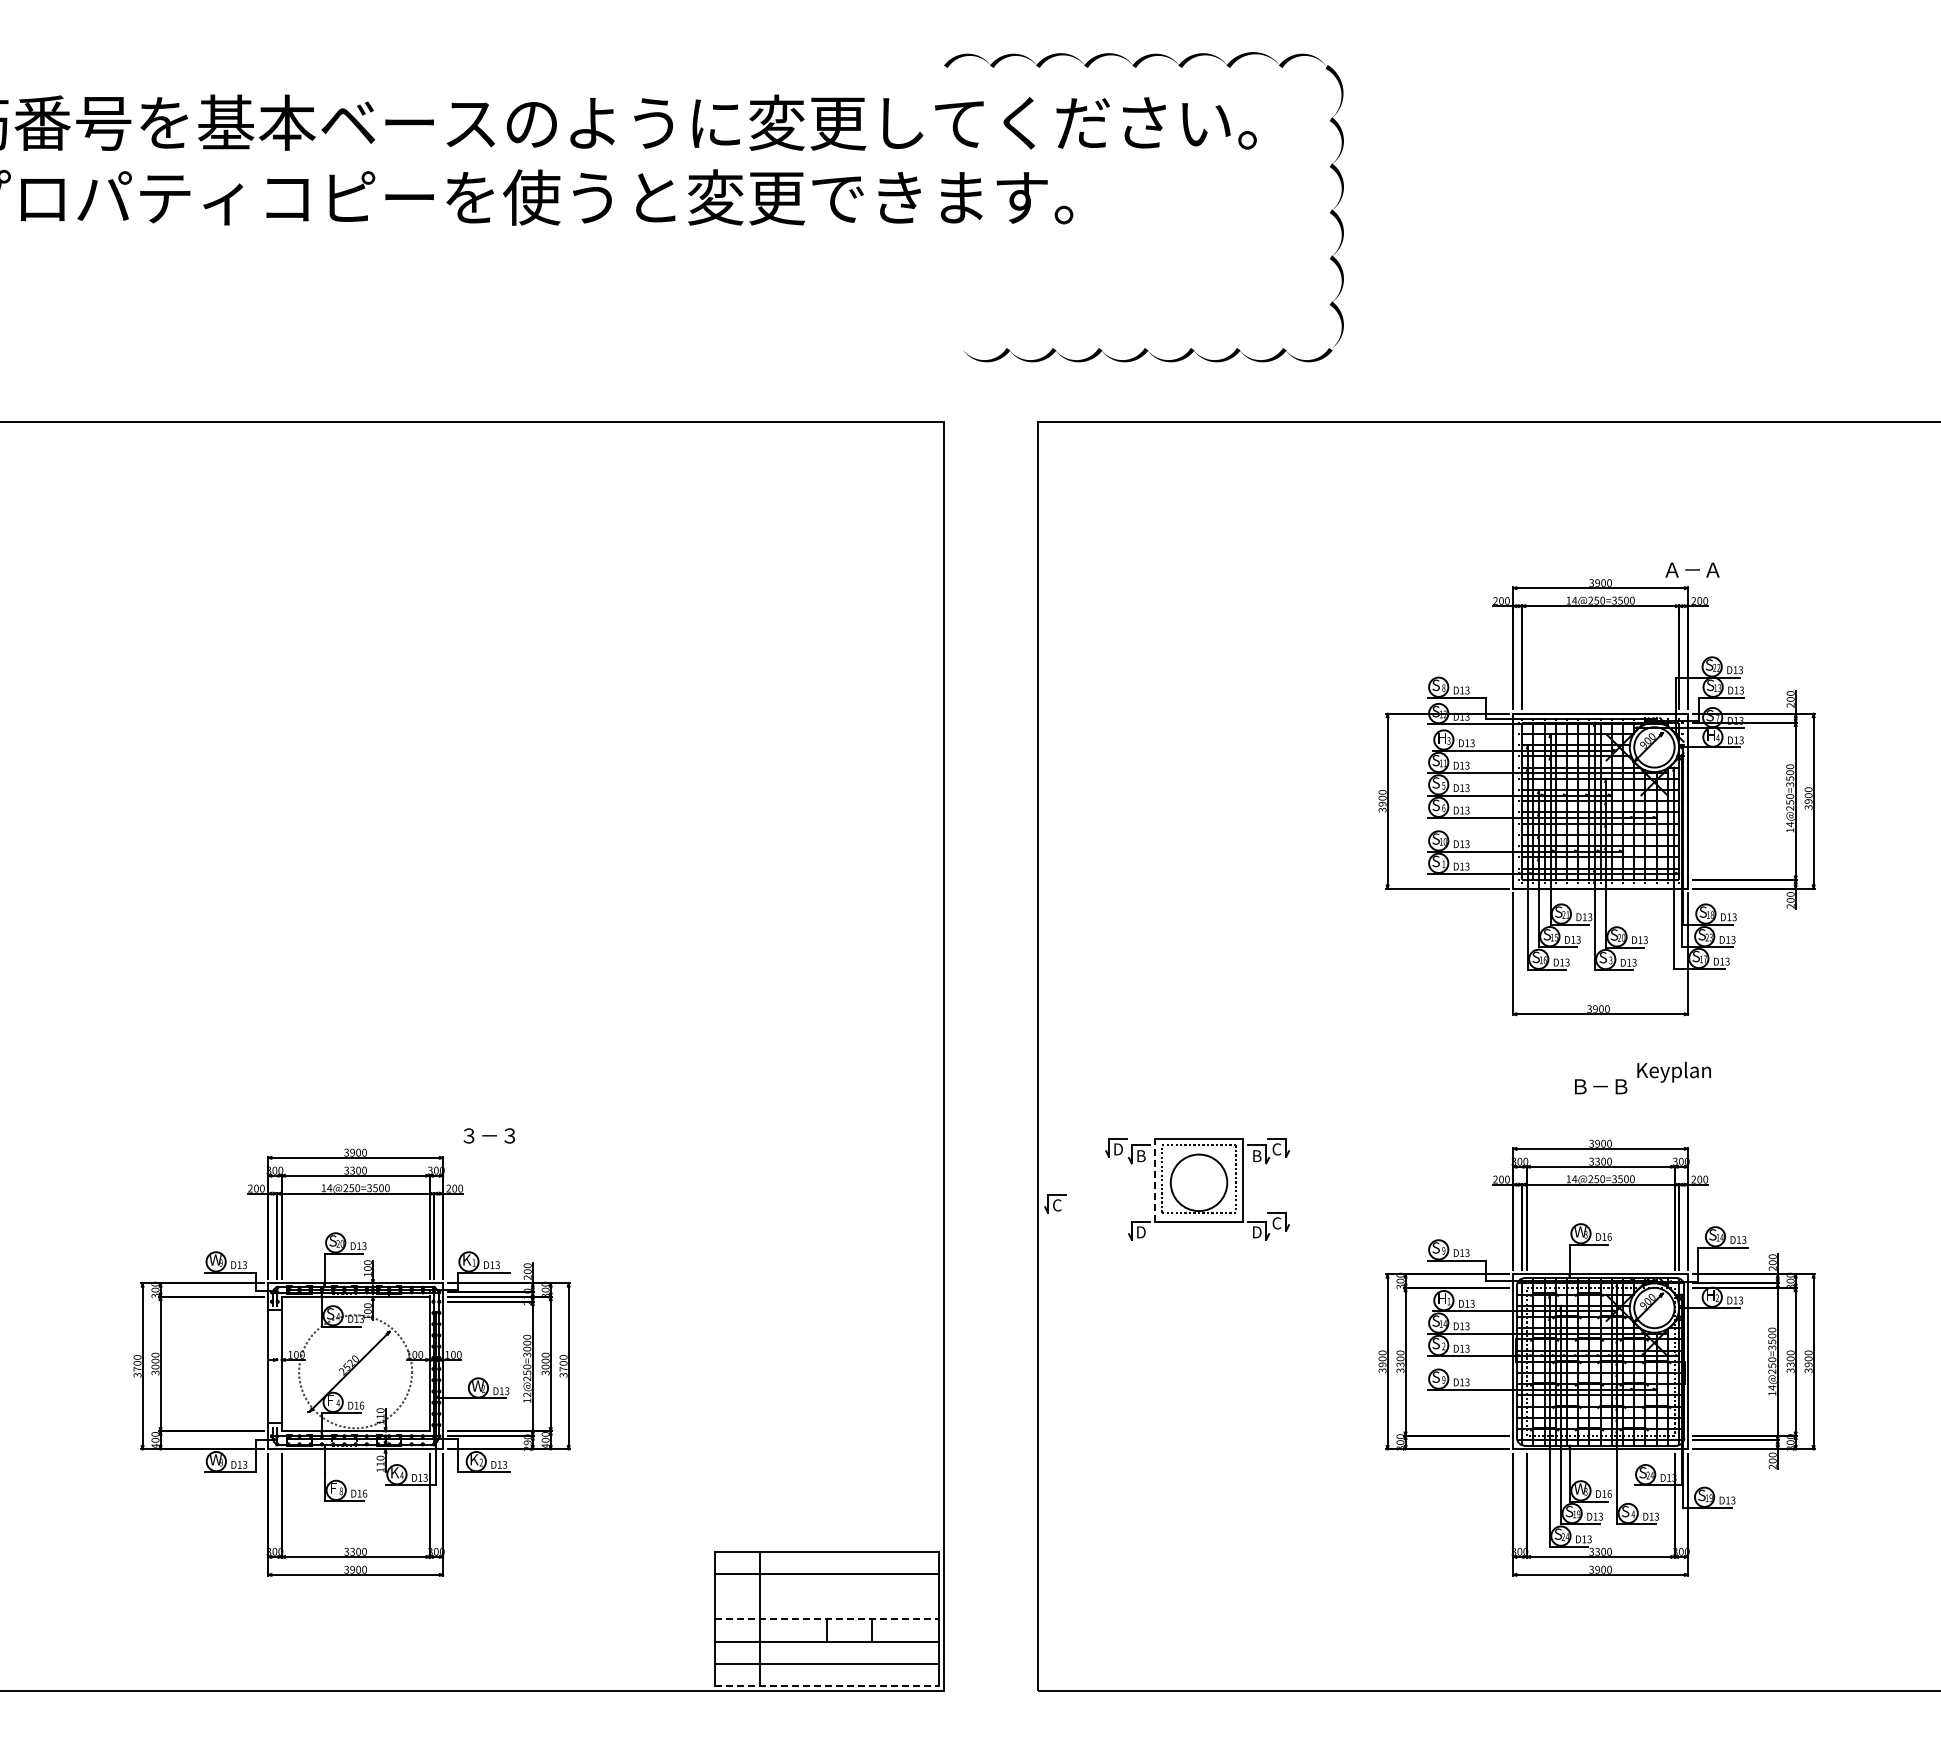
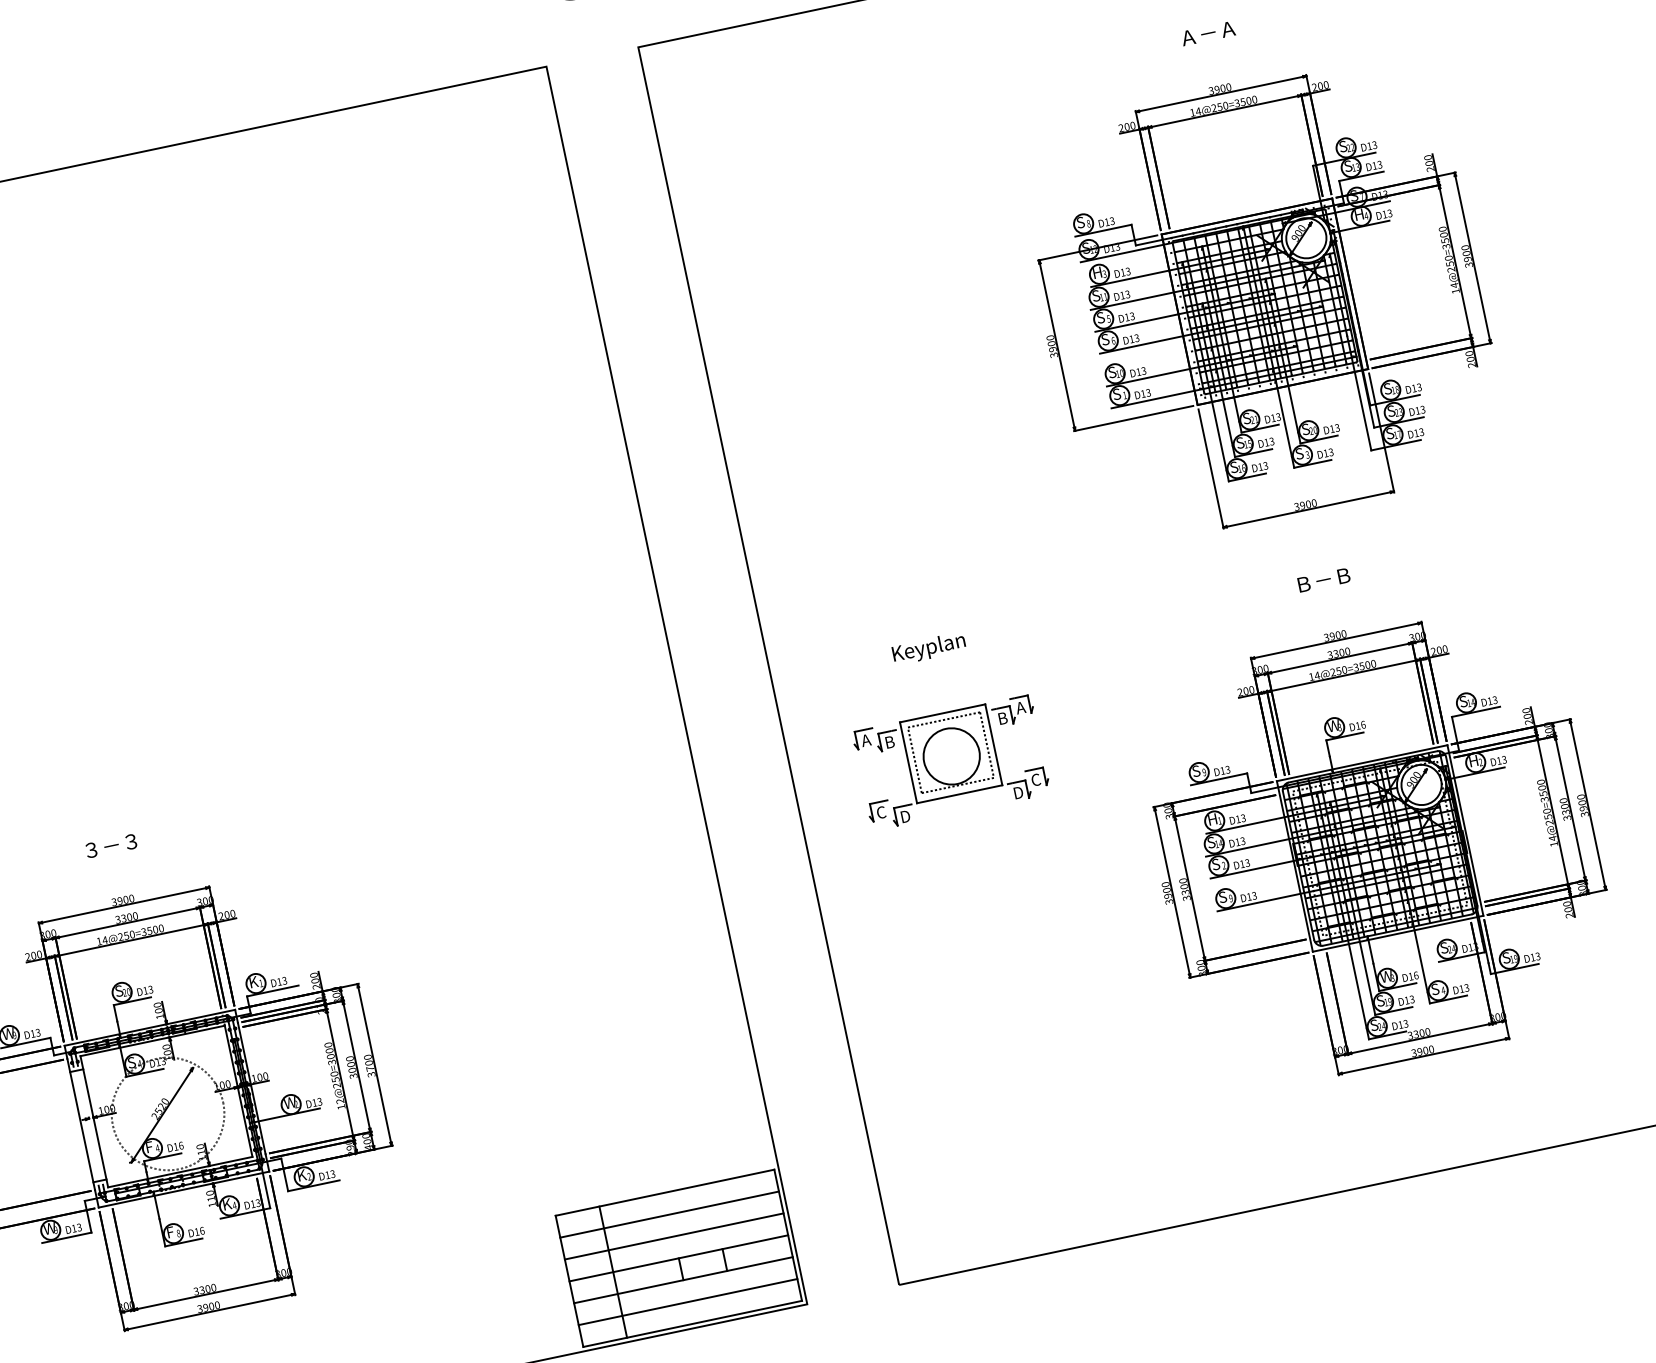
text: (1692, 569) -> (1208, 32), moved
text: (1673, 1071) -> (928, 647), moved
text: (488, 1135) -> (110, 845), moved
text: (1117, 1149) -> (865, 740), D -> A
text: (1276, 1149) -> (1020, 708), C -> A
line: (1155, 1179) -> (908, 762), dashed -> solid
part: (1055, 1203) -> (879, 811), moved
line: (827, 1596) -> (674, 1236), added
line: (827, 1619) -> (679, 1258), dashed -> solid
line: (827, 1686) -> (692, 1323), dashed -> solid

